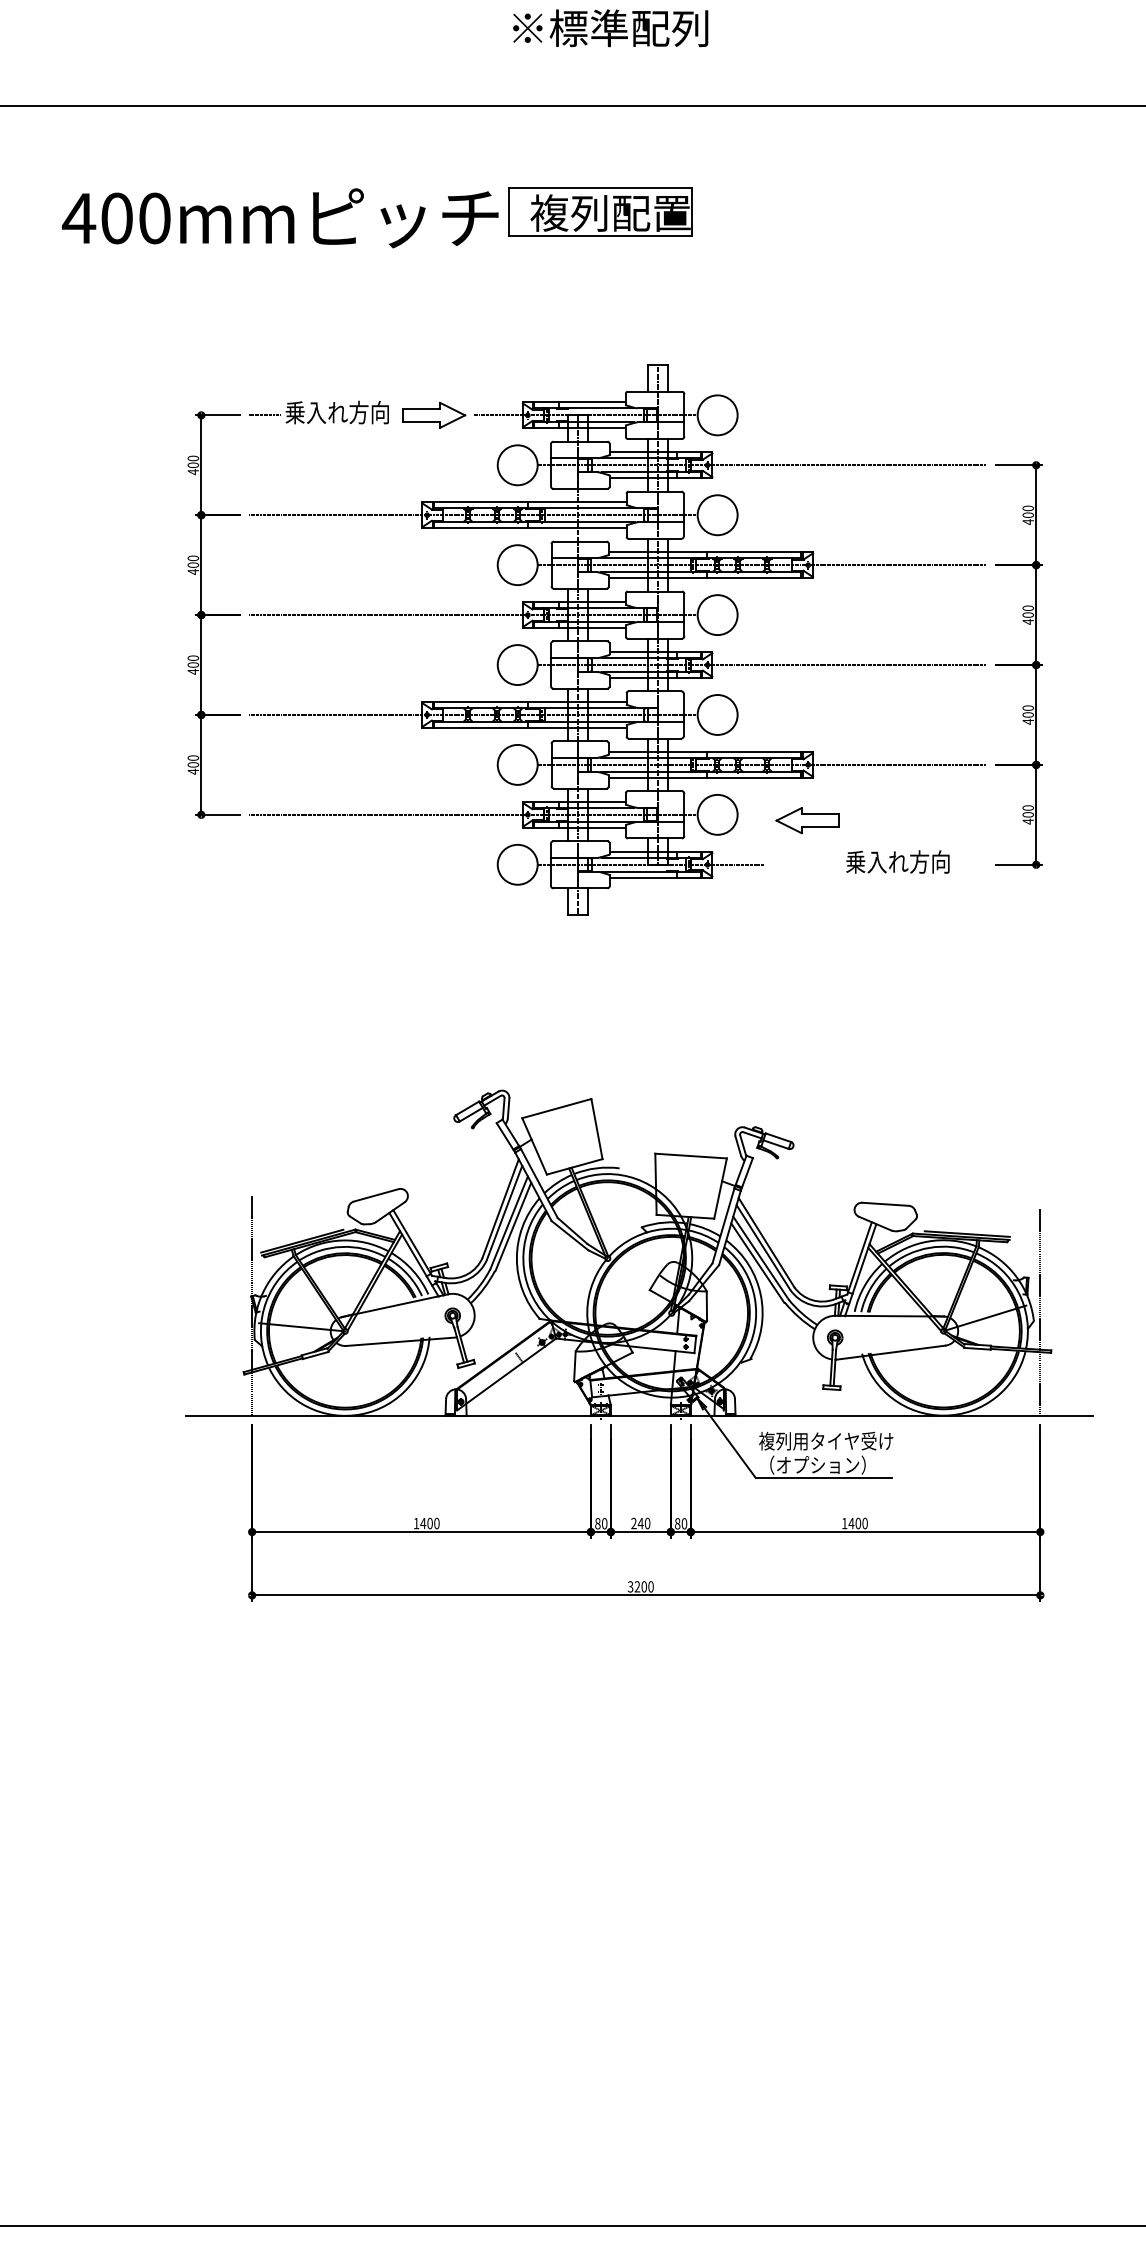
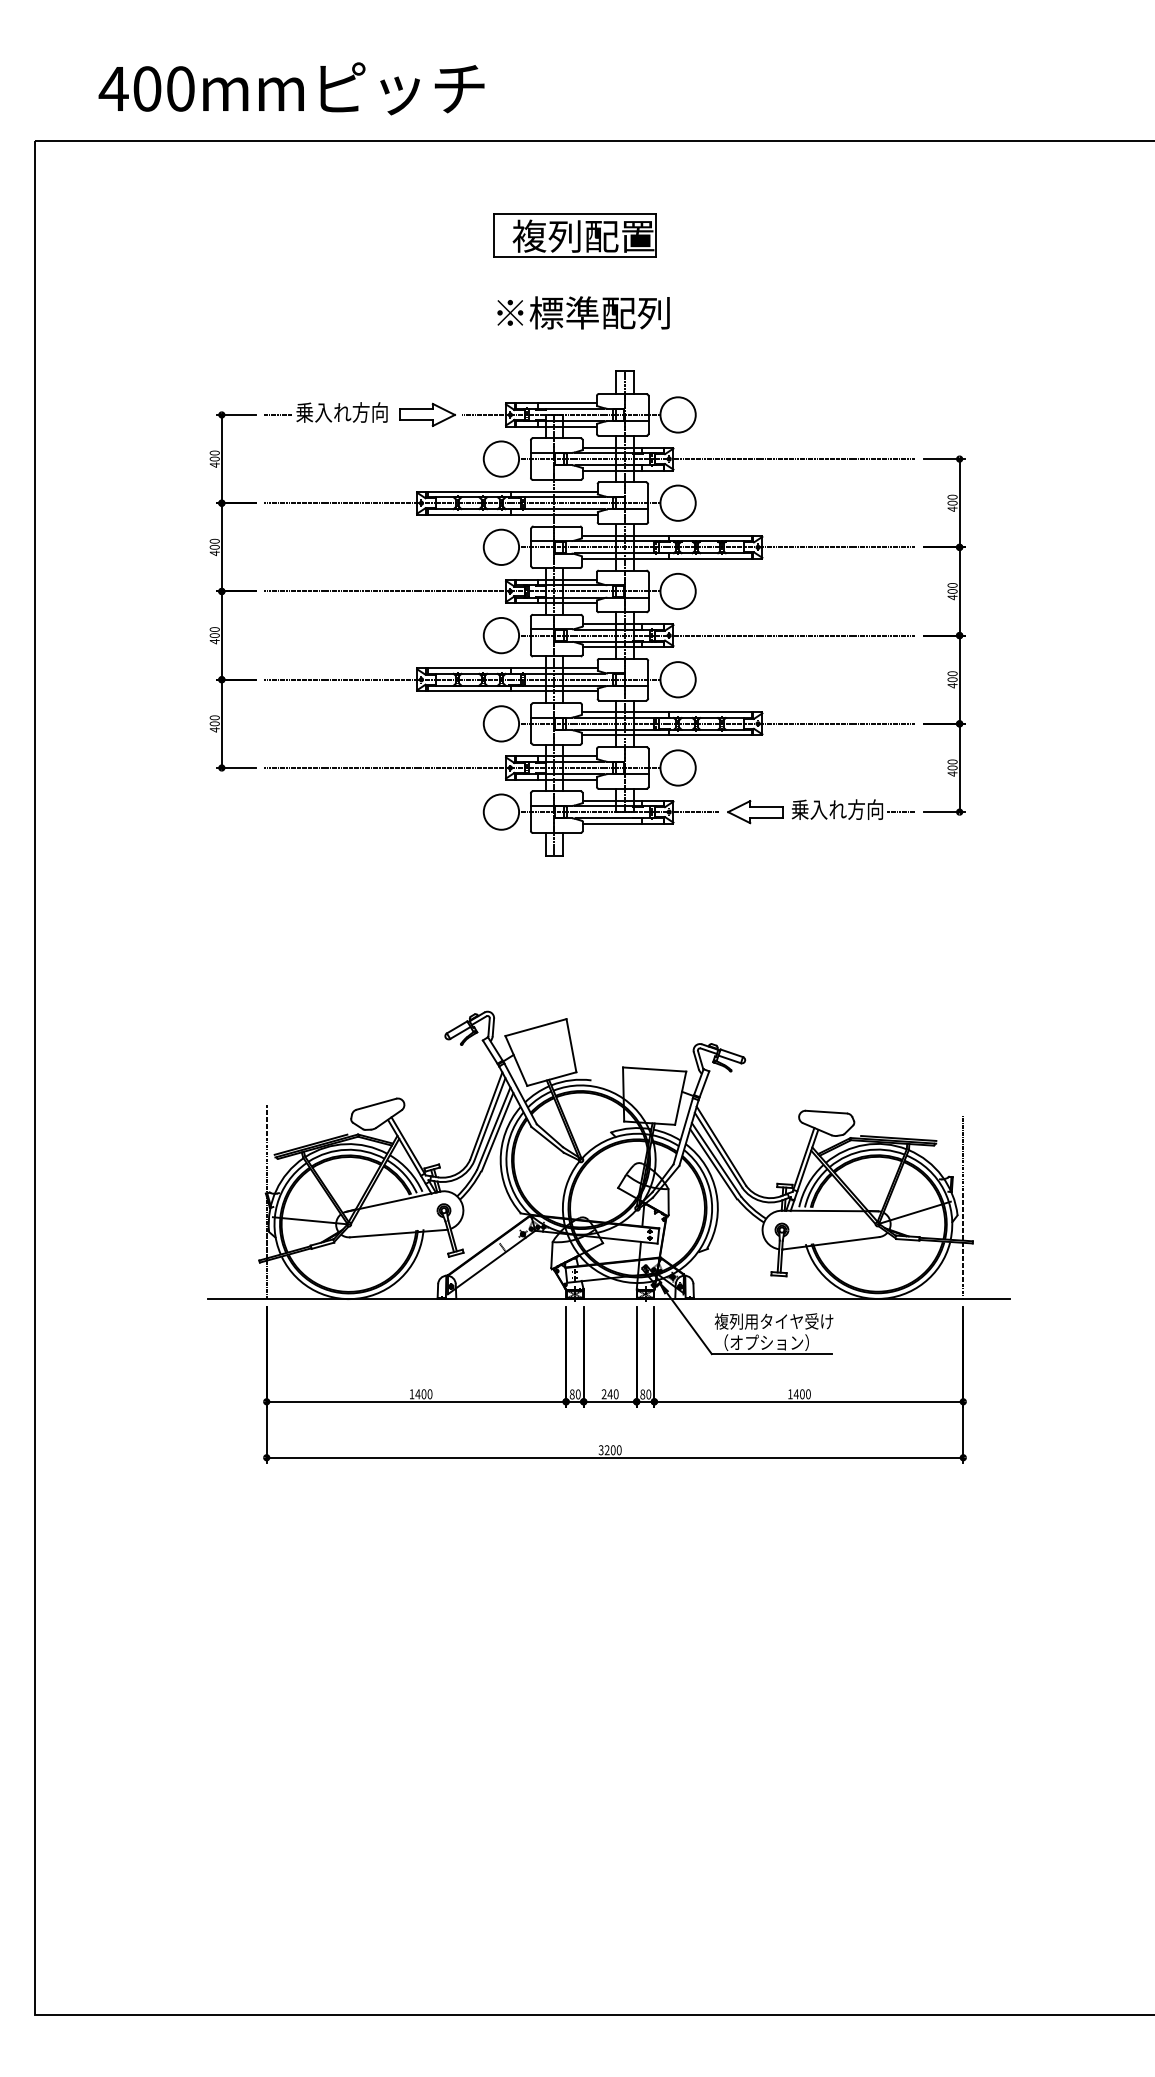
text: (610, 27) -> (583, 312), moved
text: (280, 217) -> (291, 88), moved
part: (807, 821) -> (755, 812), moved
line: (970, 865) -> (901, 812), added

